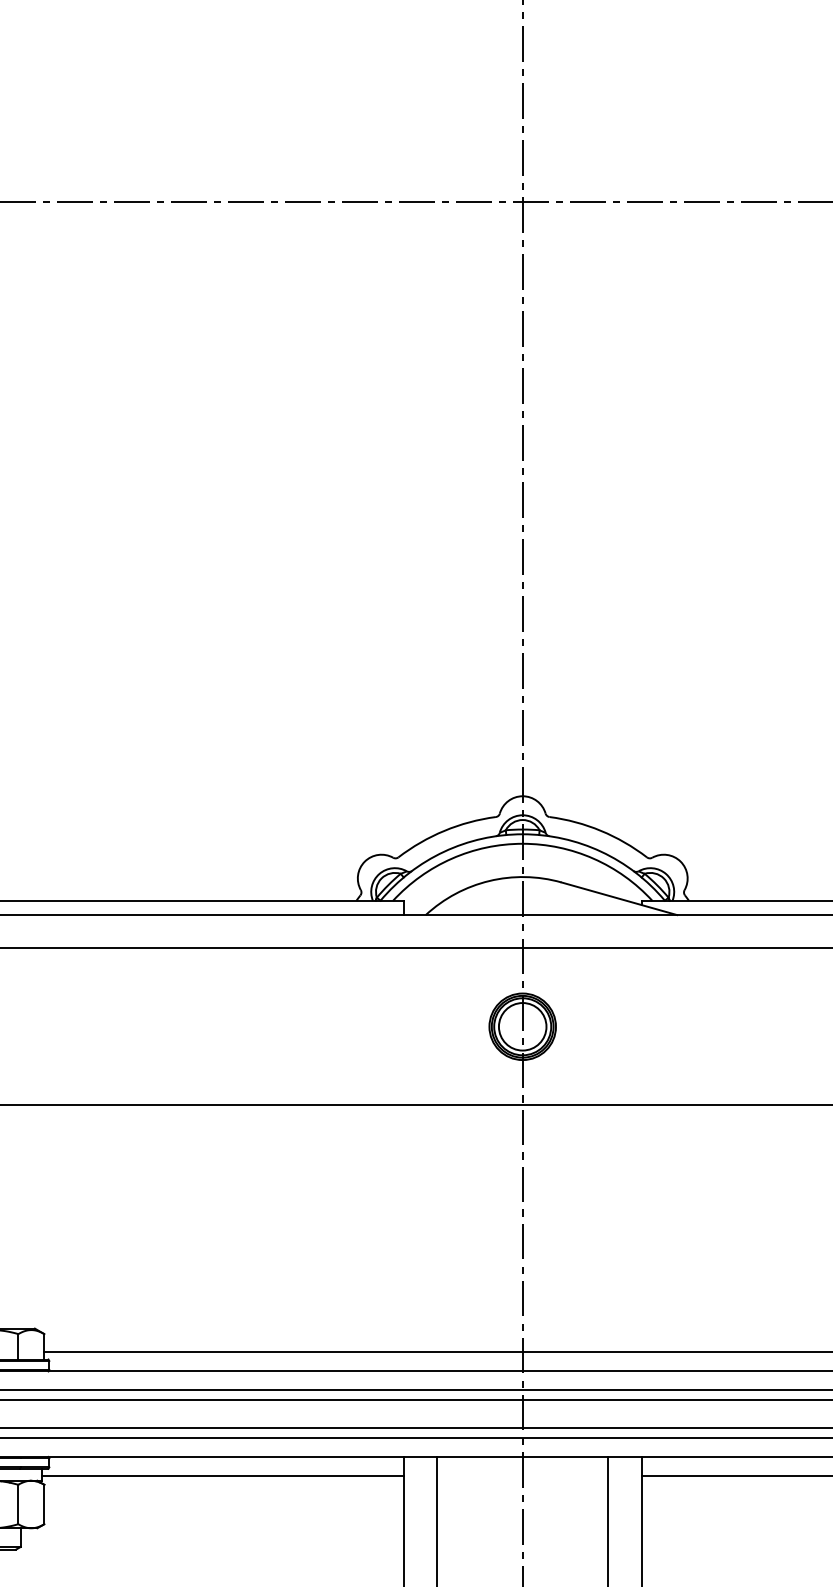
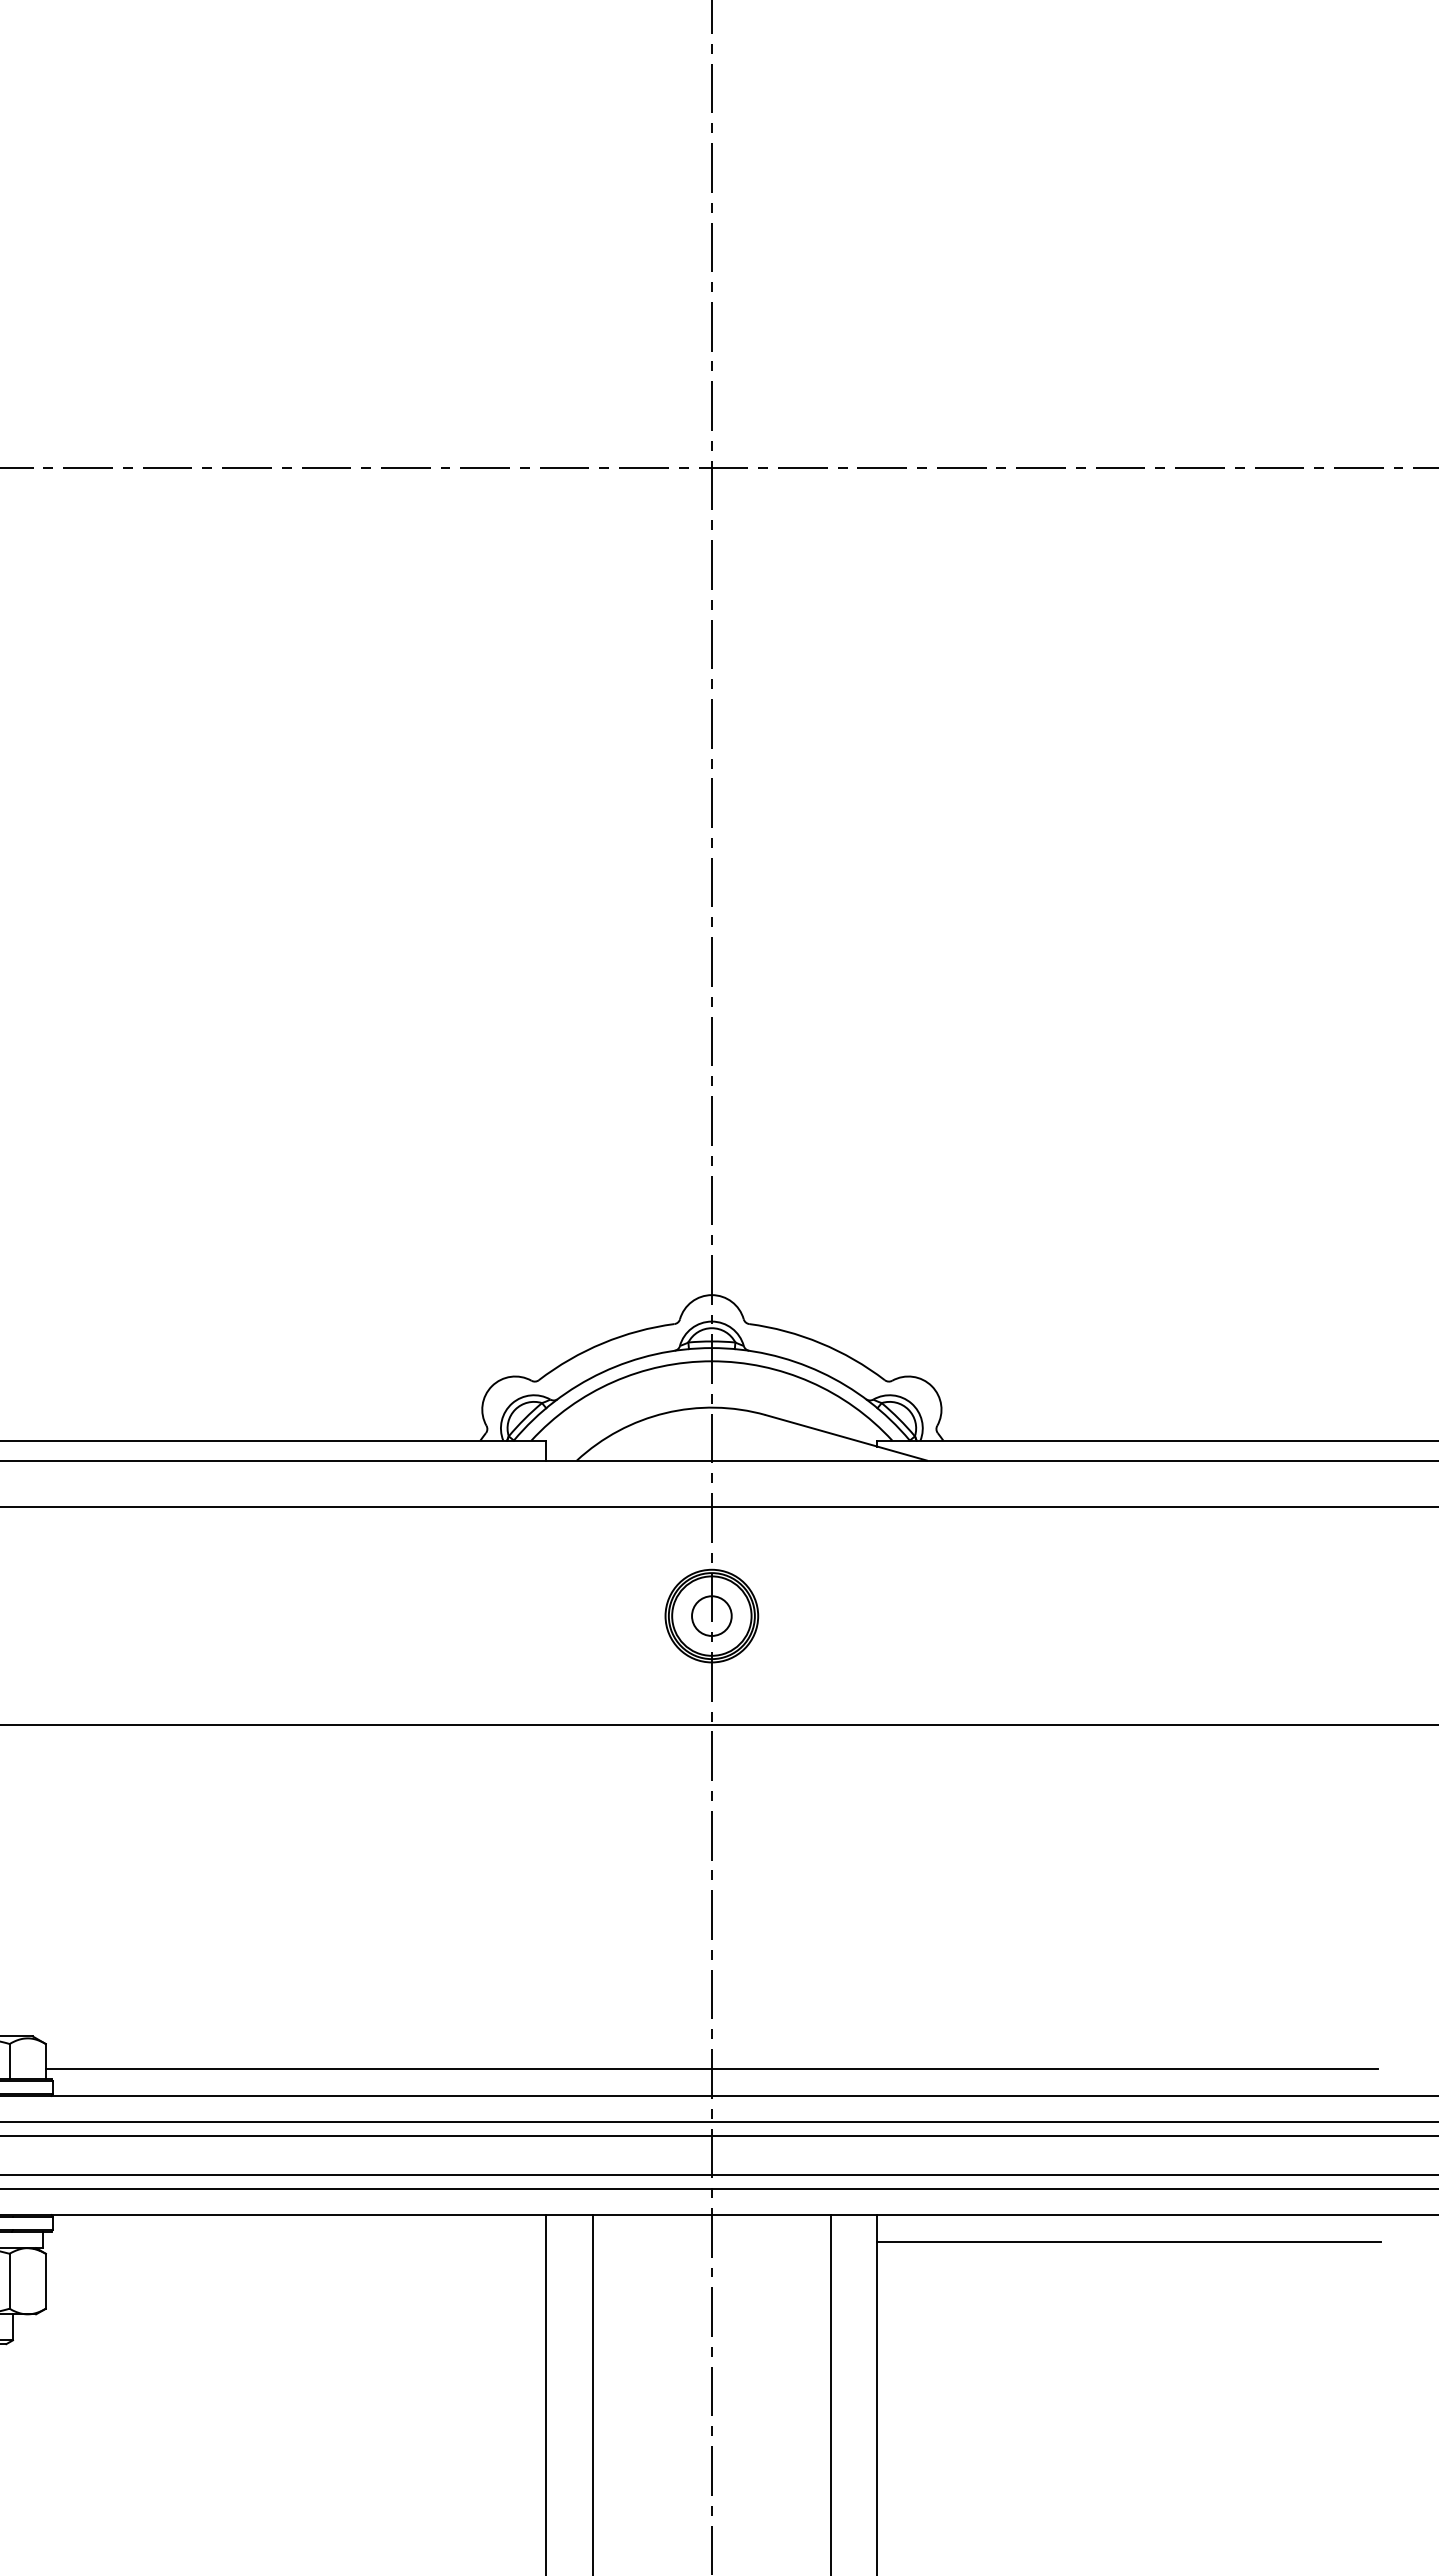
circle: (522, 1027) -> (711, 1616), size x0.6
line: (222, 1475) -> (294, 2241), removed

